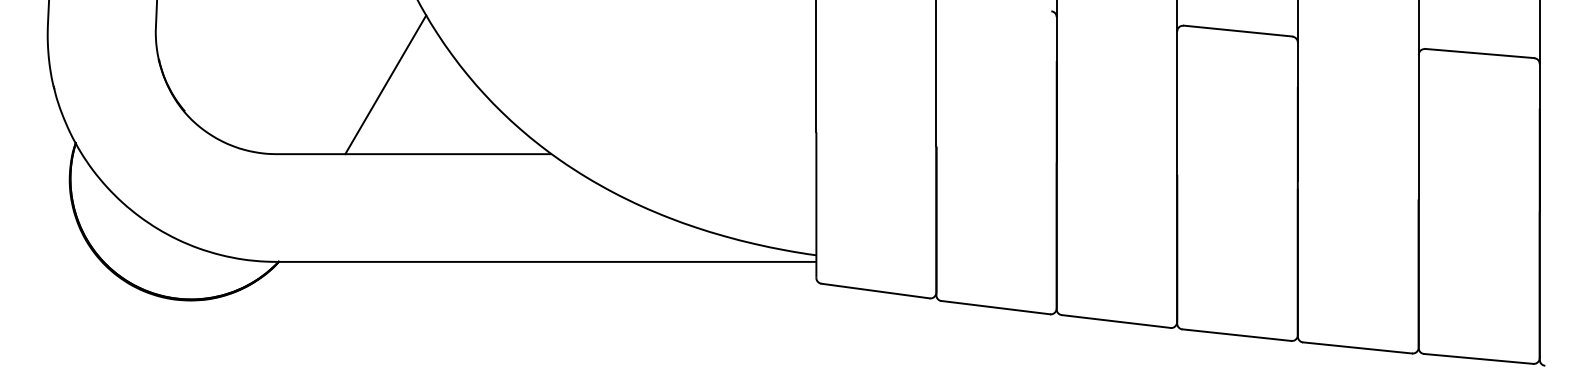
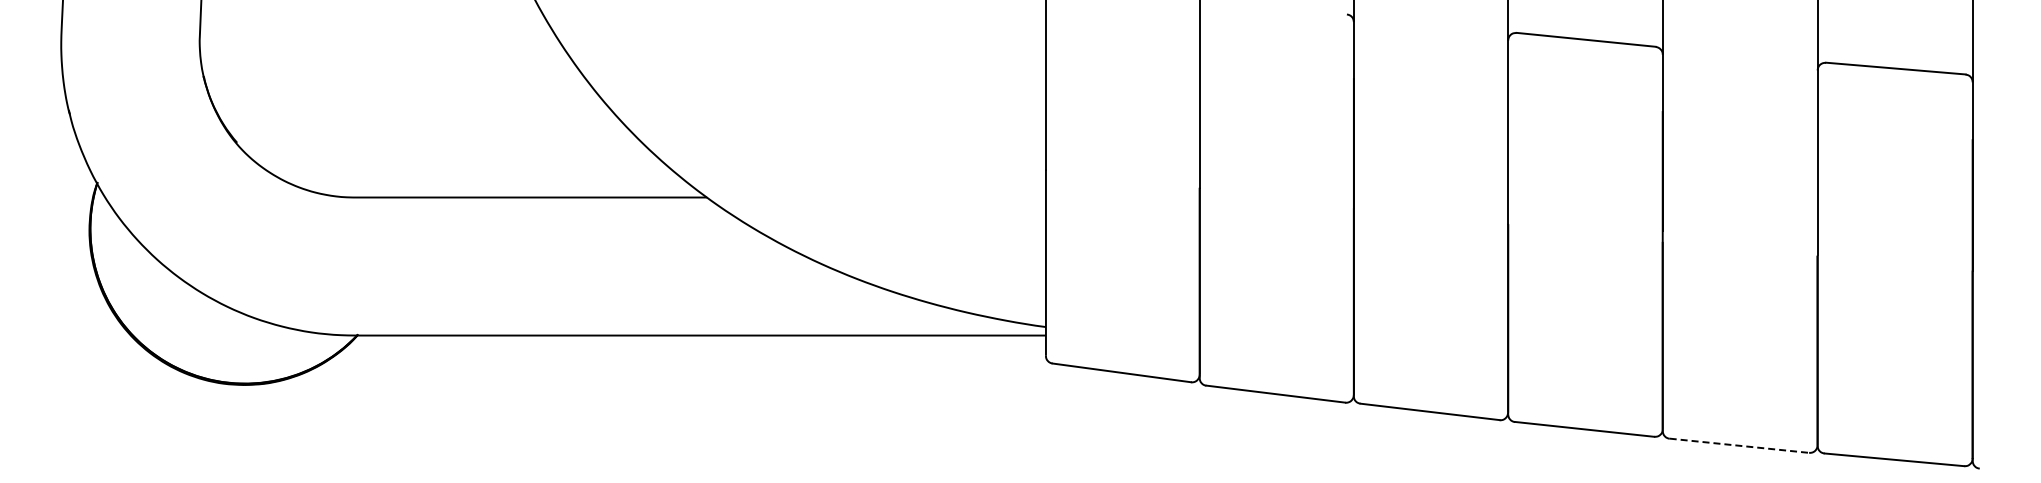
line: (385, 84) -> (494, 108), removed
line: (1357, 347) -> (1739, 445), solid -> dashed

